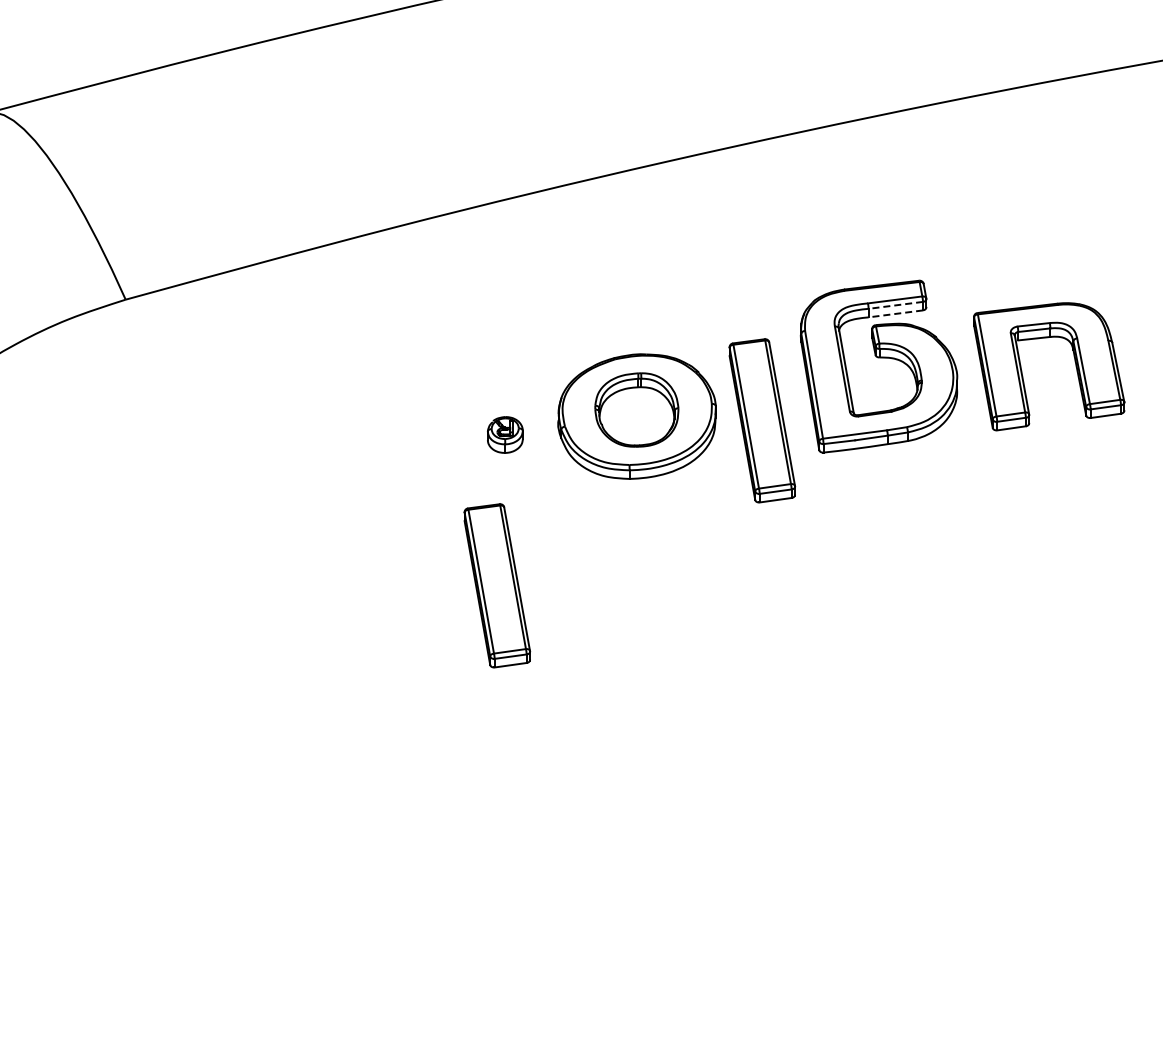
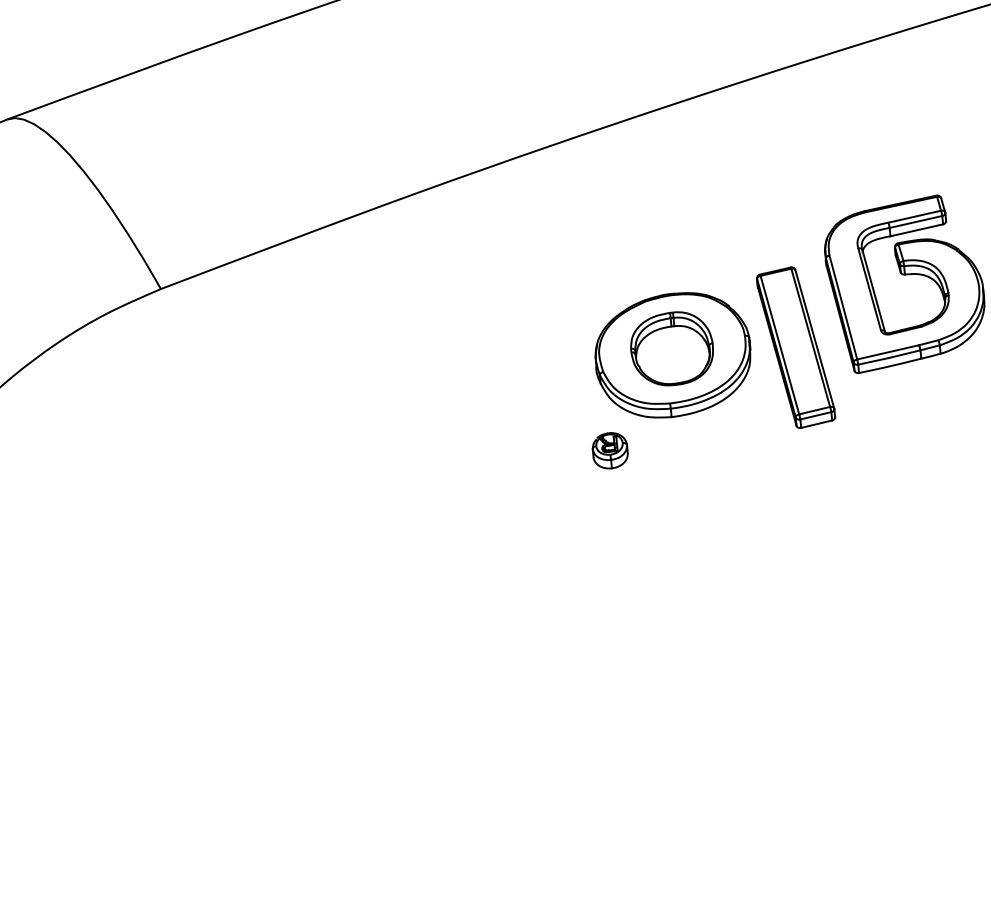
line: (895, 305) -> (915, 222), dashed -> solid
line: (895, 313) -> (916, 229), dashed -> solid
part: (505, 434) -> (610, 450), moved
part: (497, 585) -> (552, 533), removed

